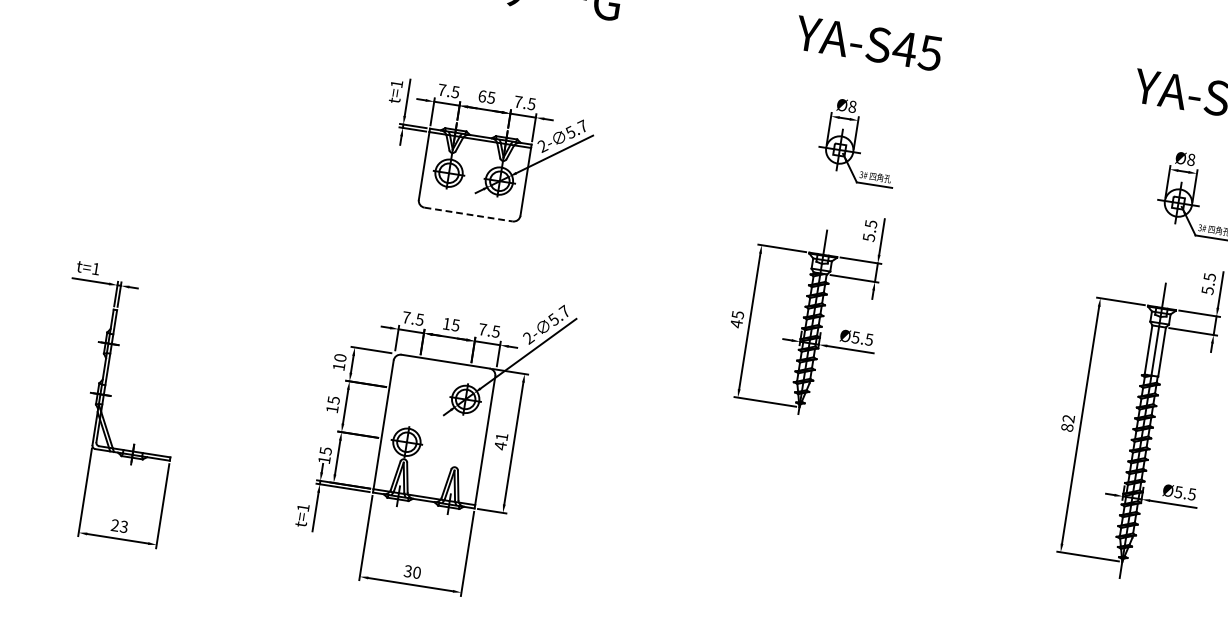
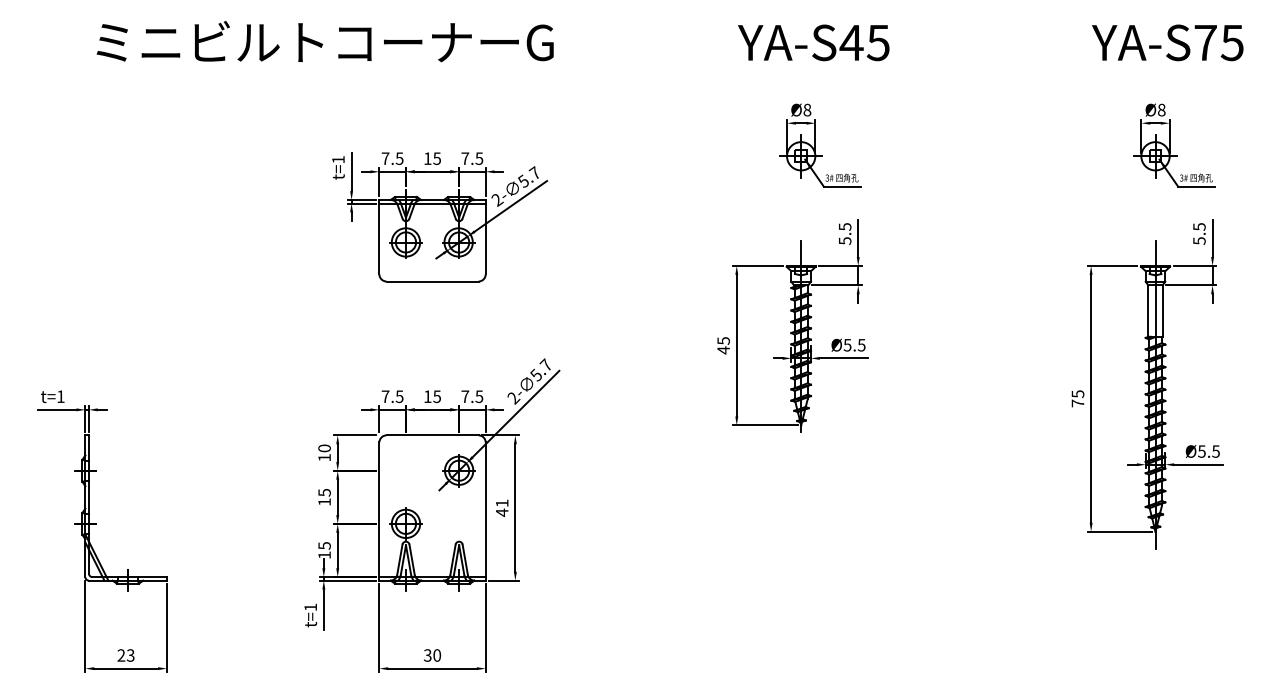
text: (482, 96) -> (427, 158), 65 -> 15
line: (469, 214) -> (433, 281), dashed -> solid
text: (1067, 422) -> (1077, 398), 82 -> 75

